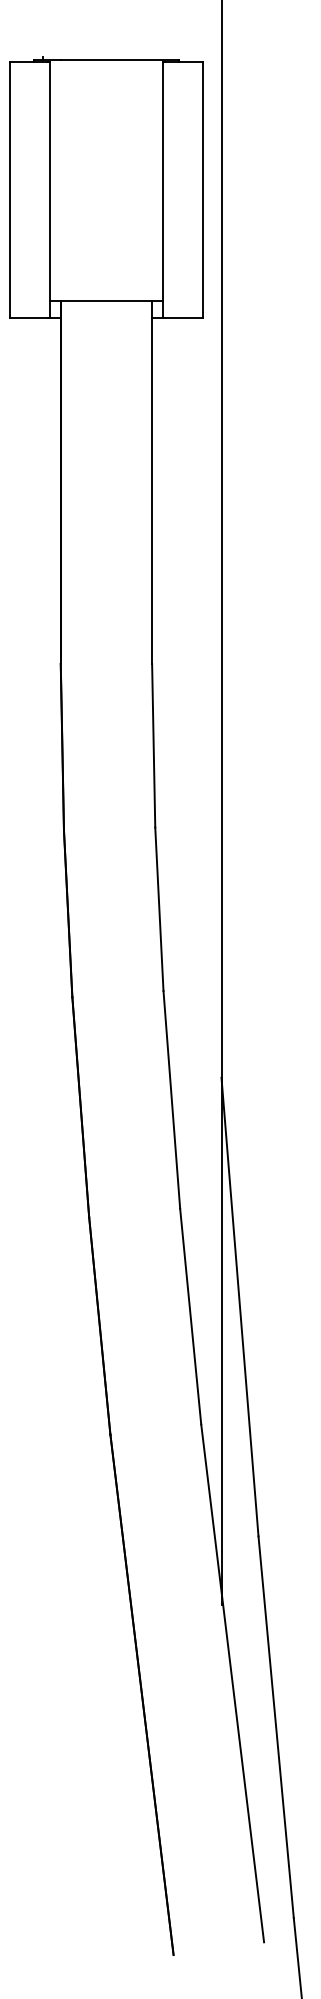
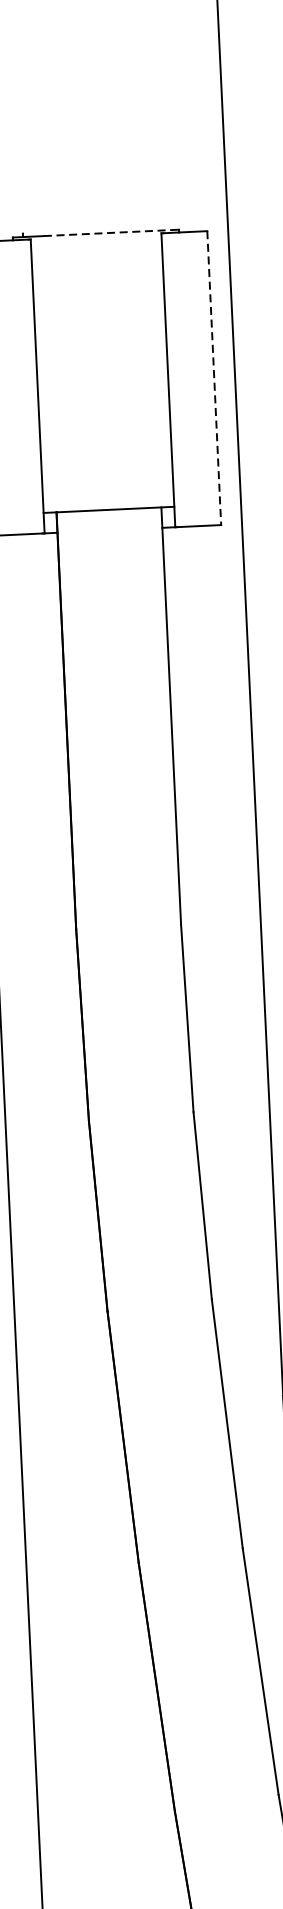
line: (119, 59) -> (110, 232), solid -> dashed
line: (203, 190) -> (214, 378), solid -> dashed

